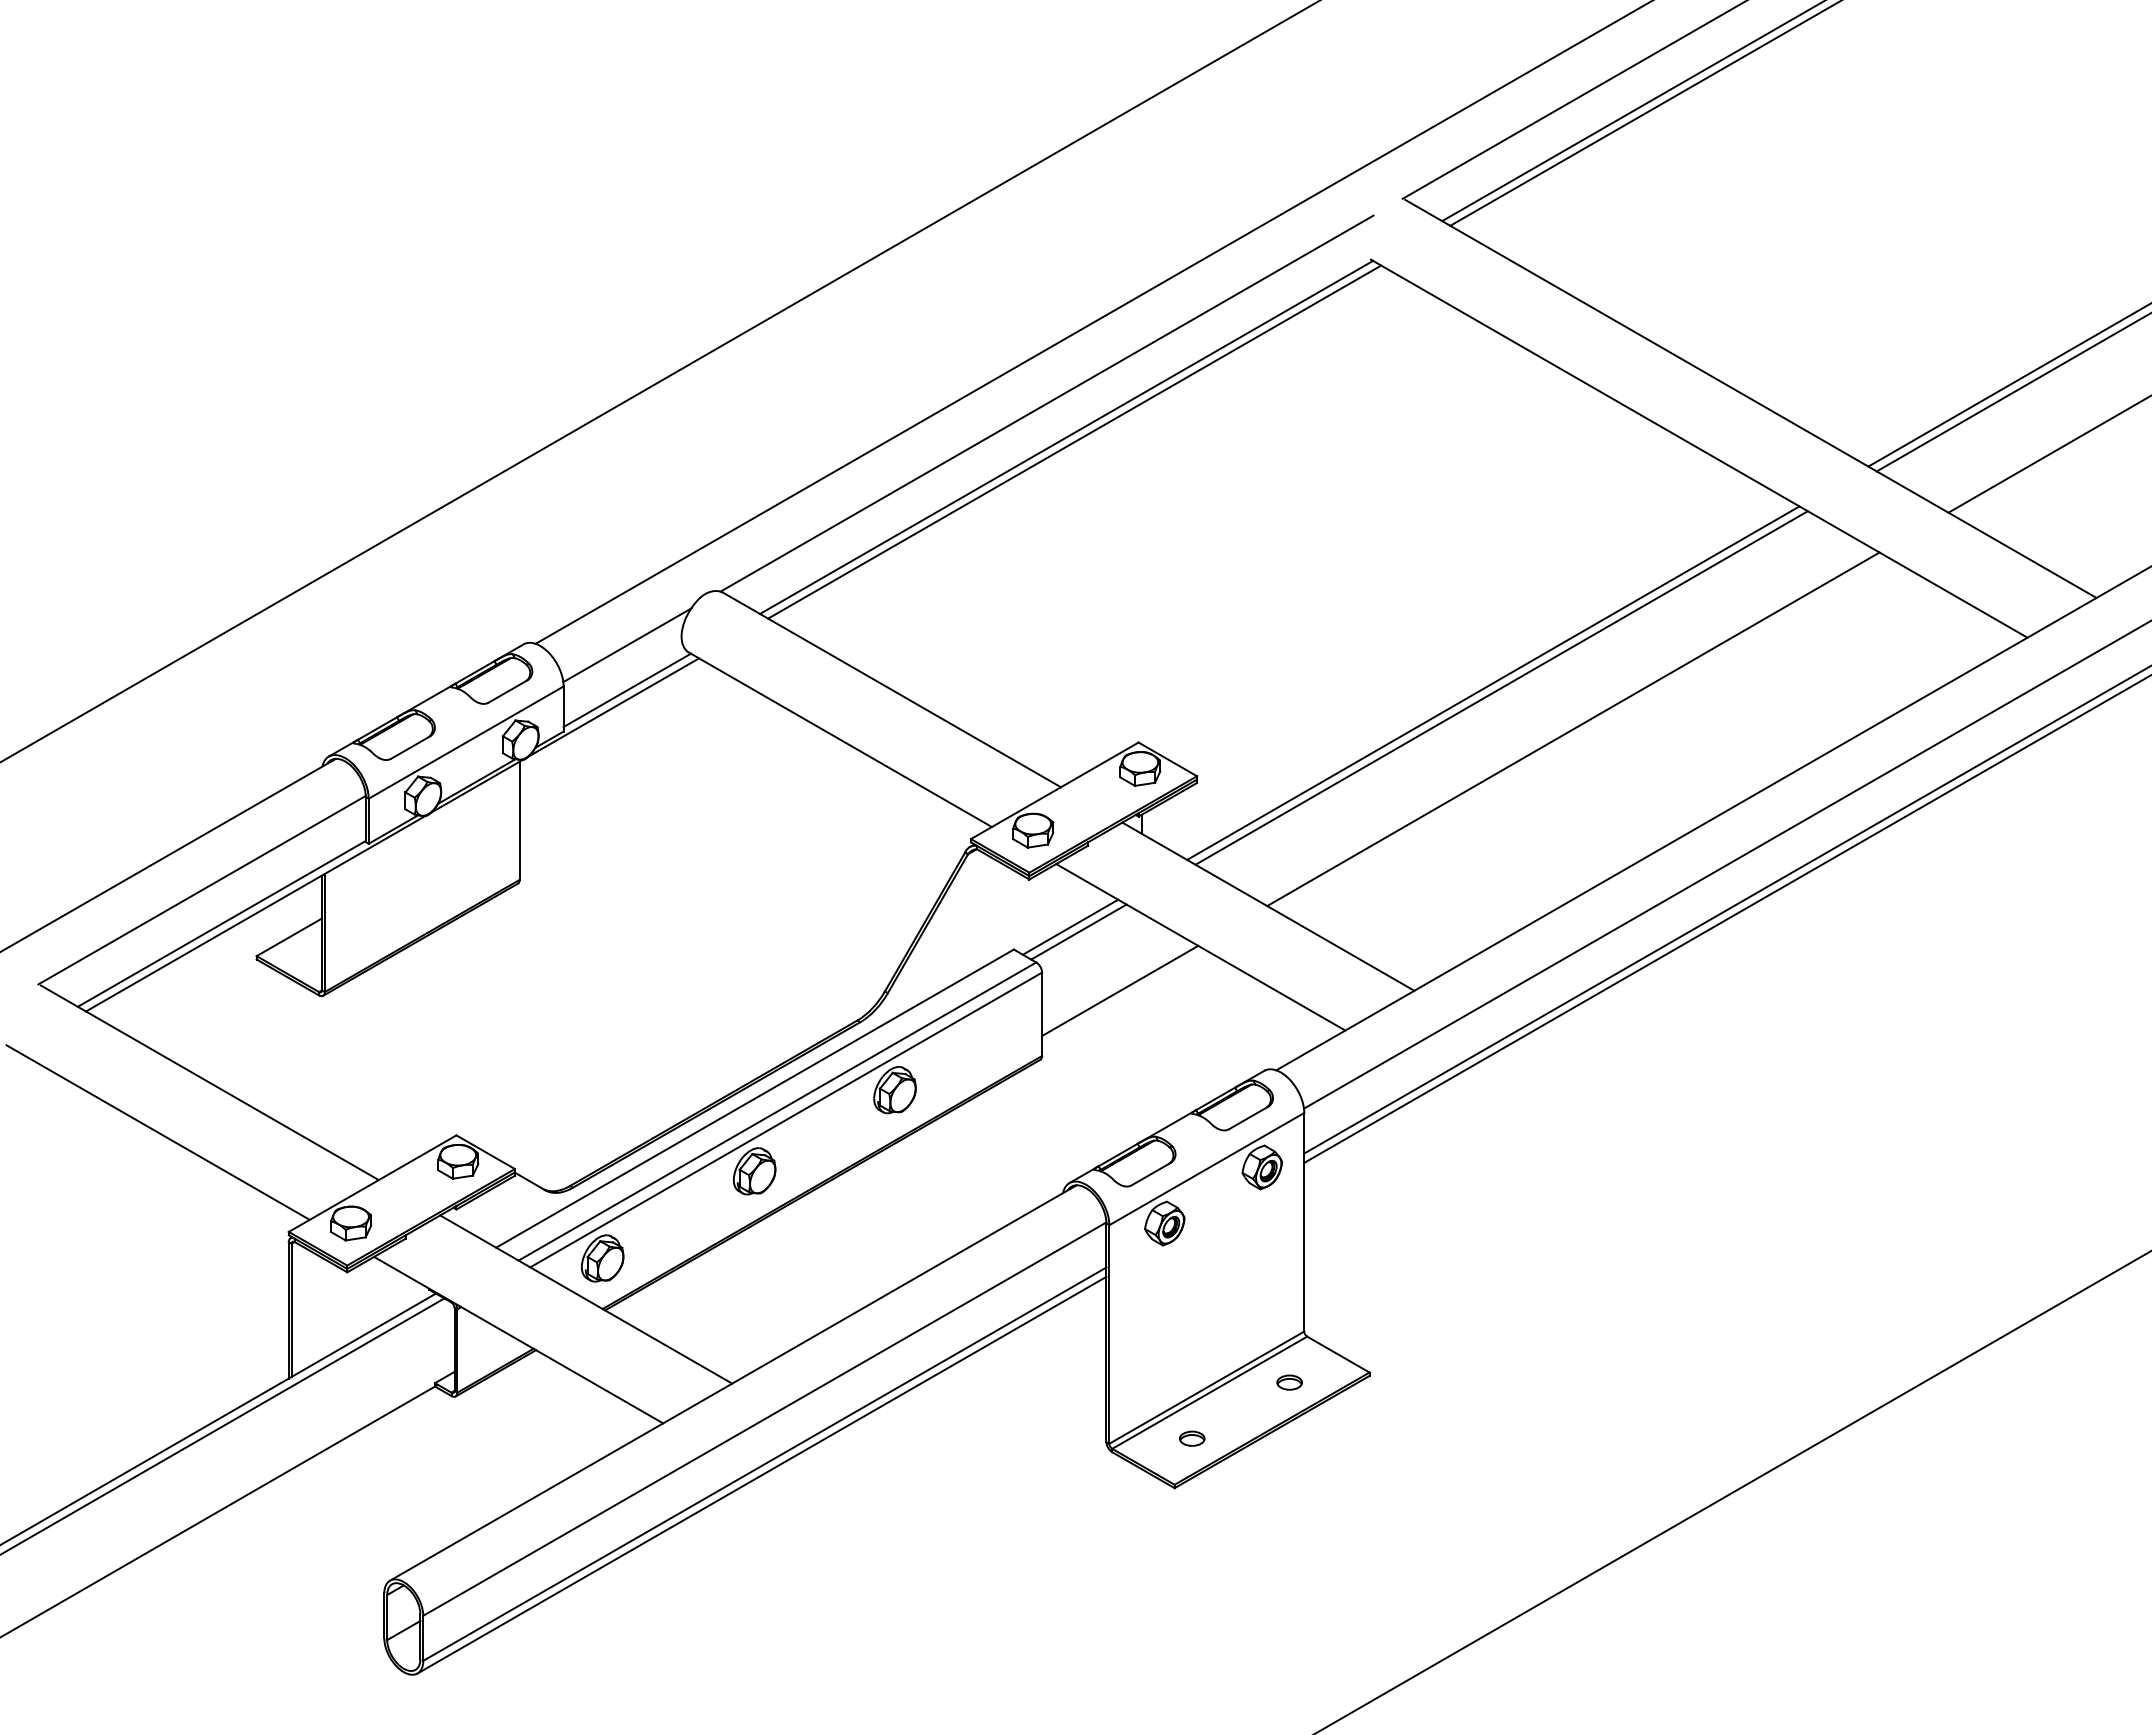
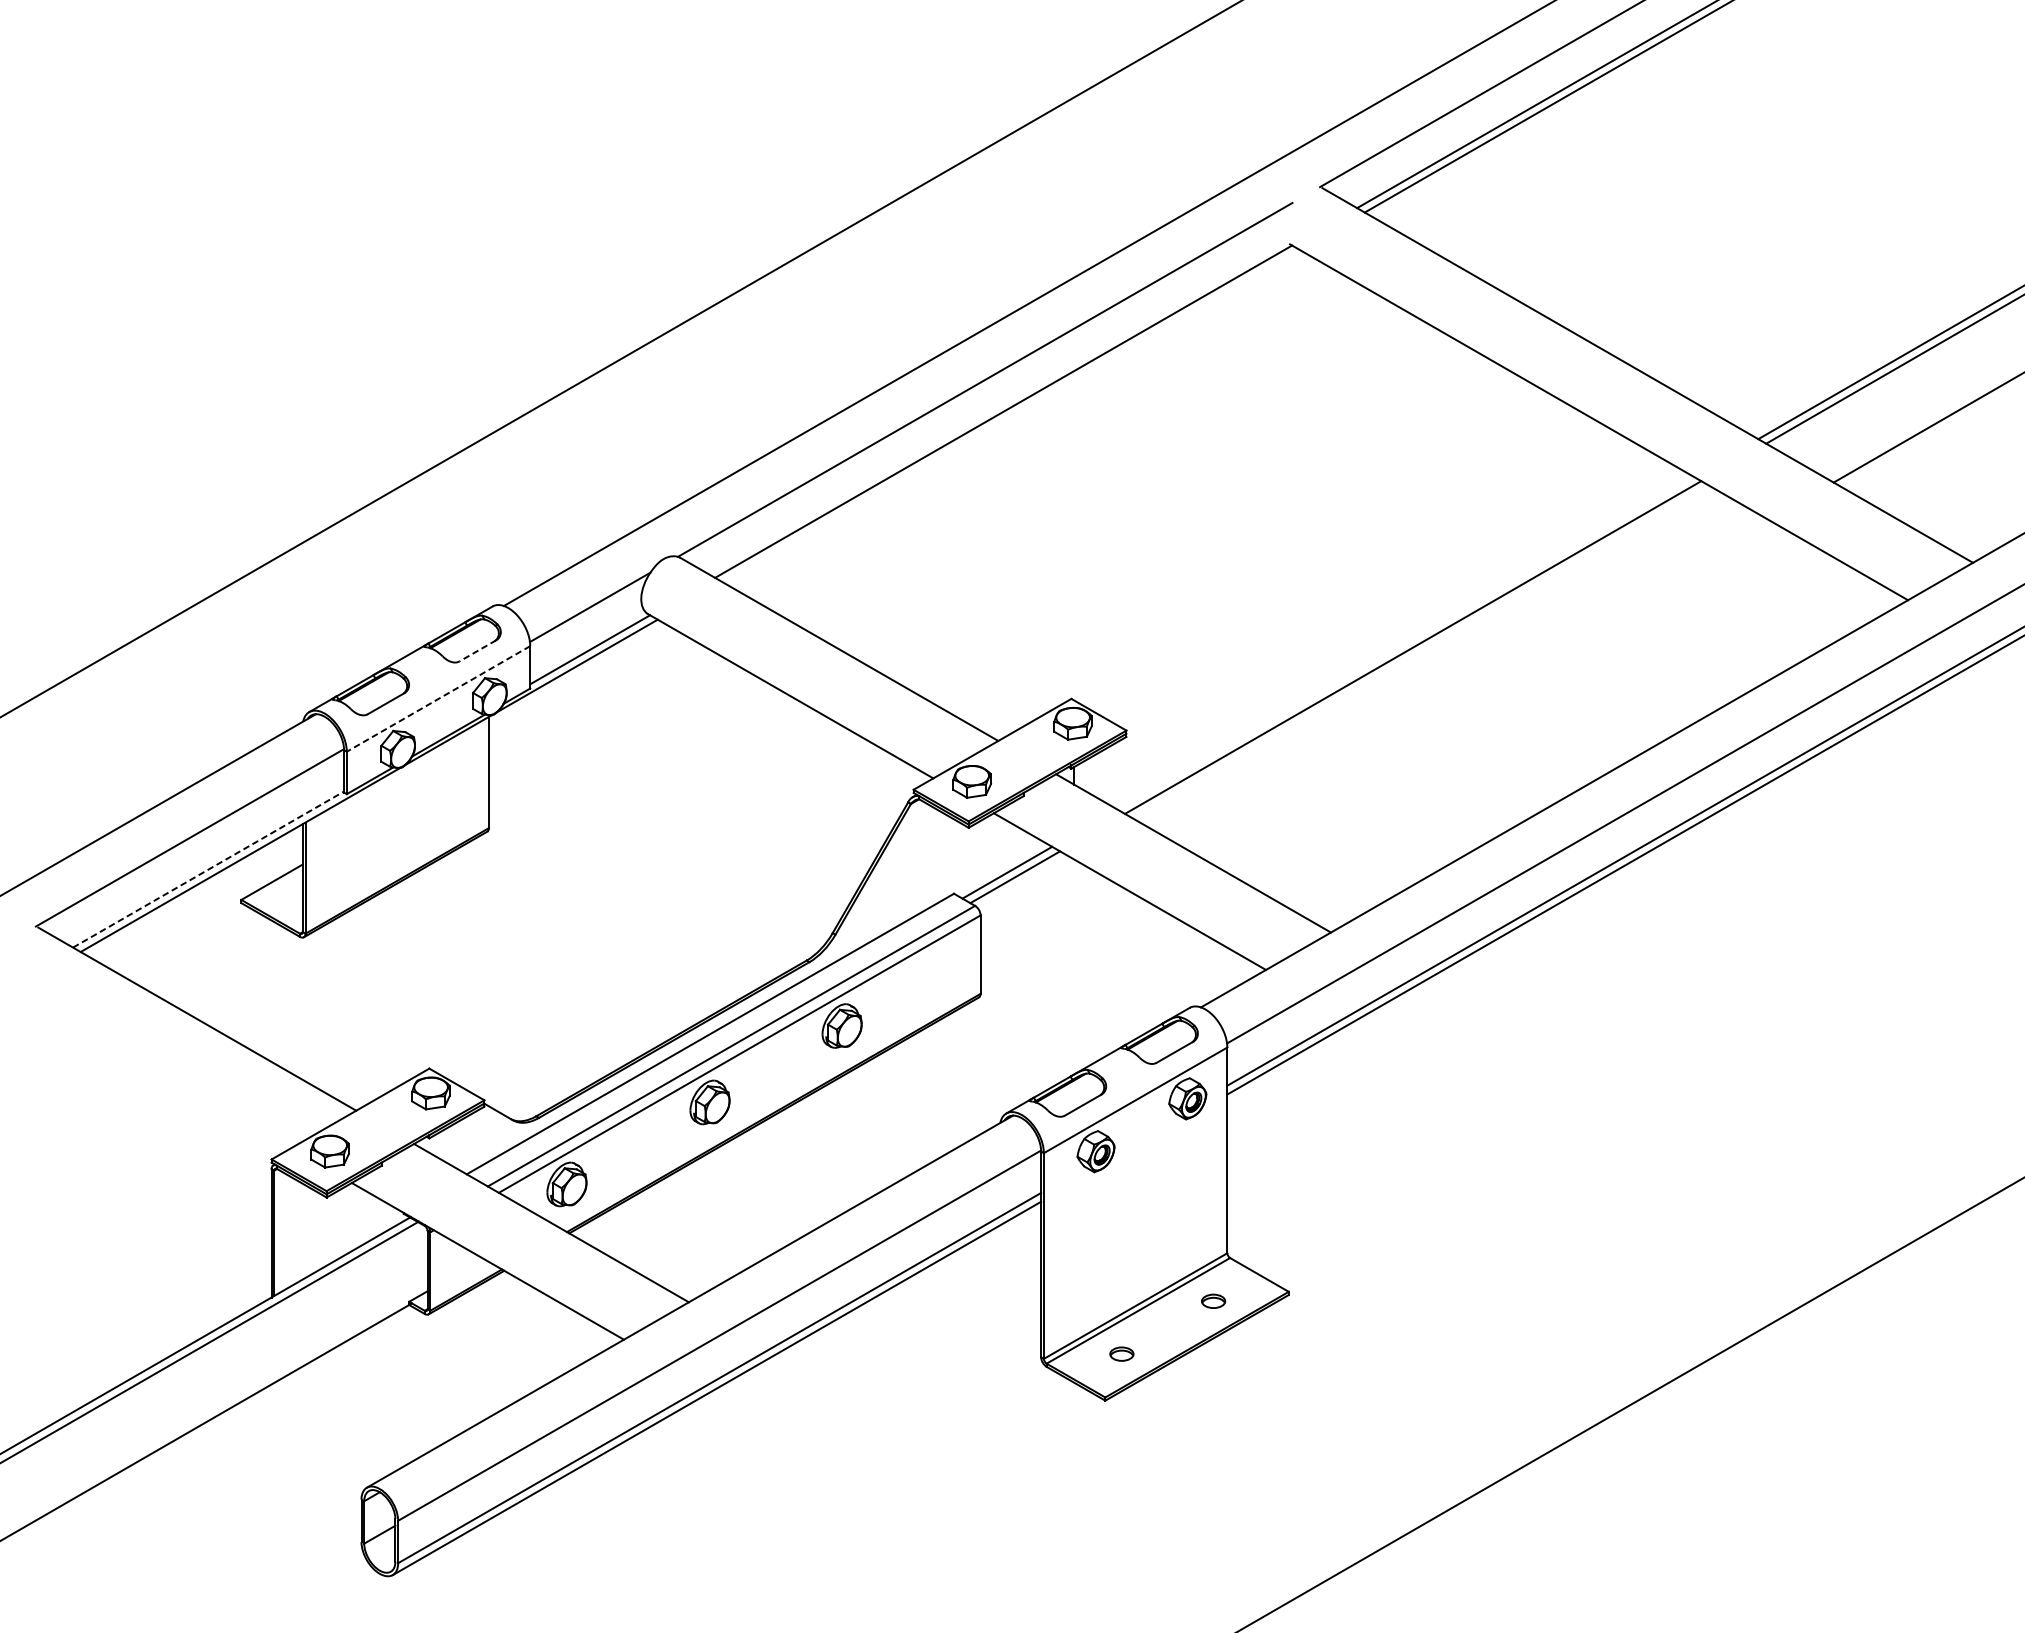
line: (1074, 441) -> (1011, 415), removed
line: (1493, 682) -> (1405, 642), removed
line: (507, 691) -> (477, 650), solid -> dashed
line: (1573, 729) -> (1480, 686), removed
line: (465, 742) -> (437, 698), solid -> dashed
line: (222, 923) -> (209, 869), solid -> dashed
line: (1120, 990) -> (1054, 932), removed
line: (157, 1132) -> (148, 1065), removed

